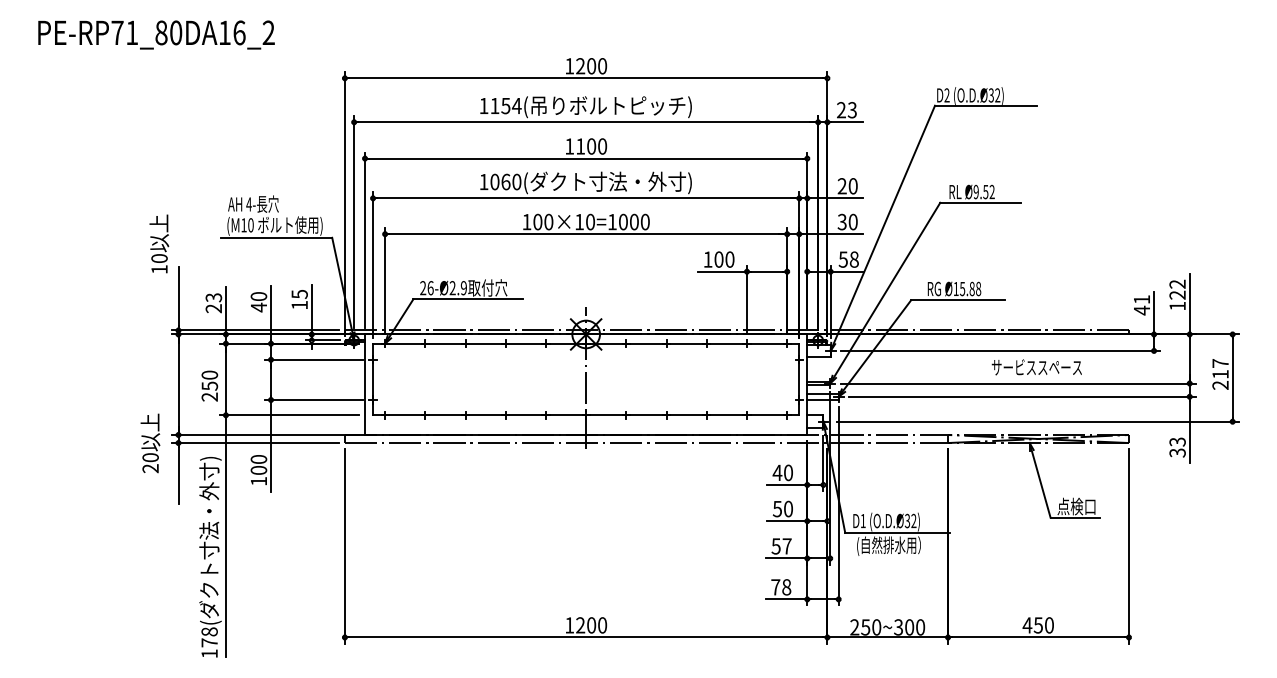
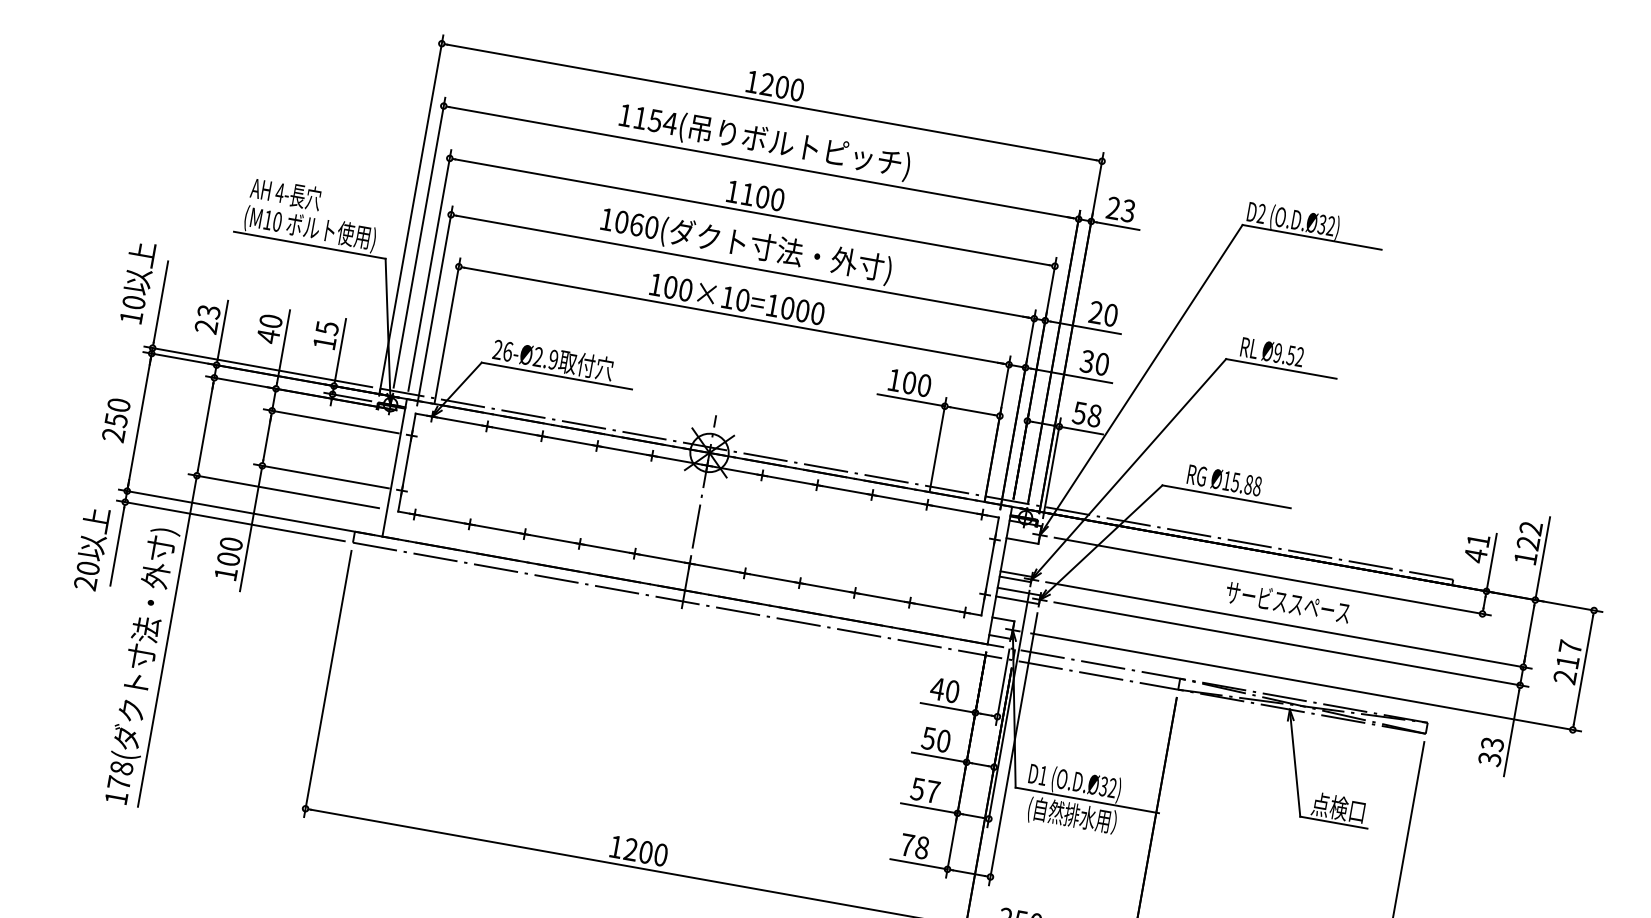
text: (159, 243) -> (137, 281), moved
text: (1036, 367) -> (1287, 602), moved
text: (209, 385) -> (116, 419), moved
text: (150, 443) -> (91, 549), moved

